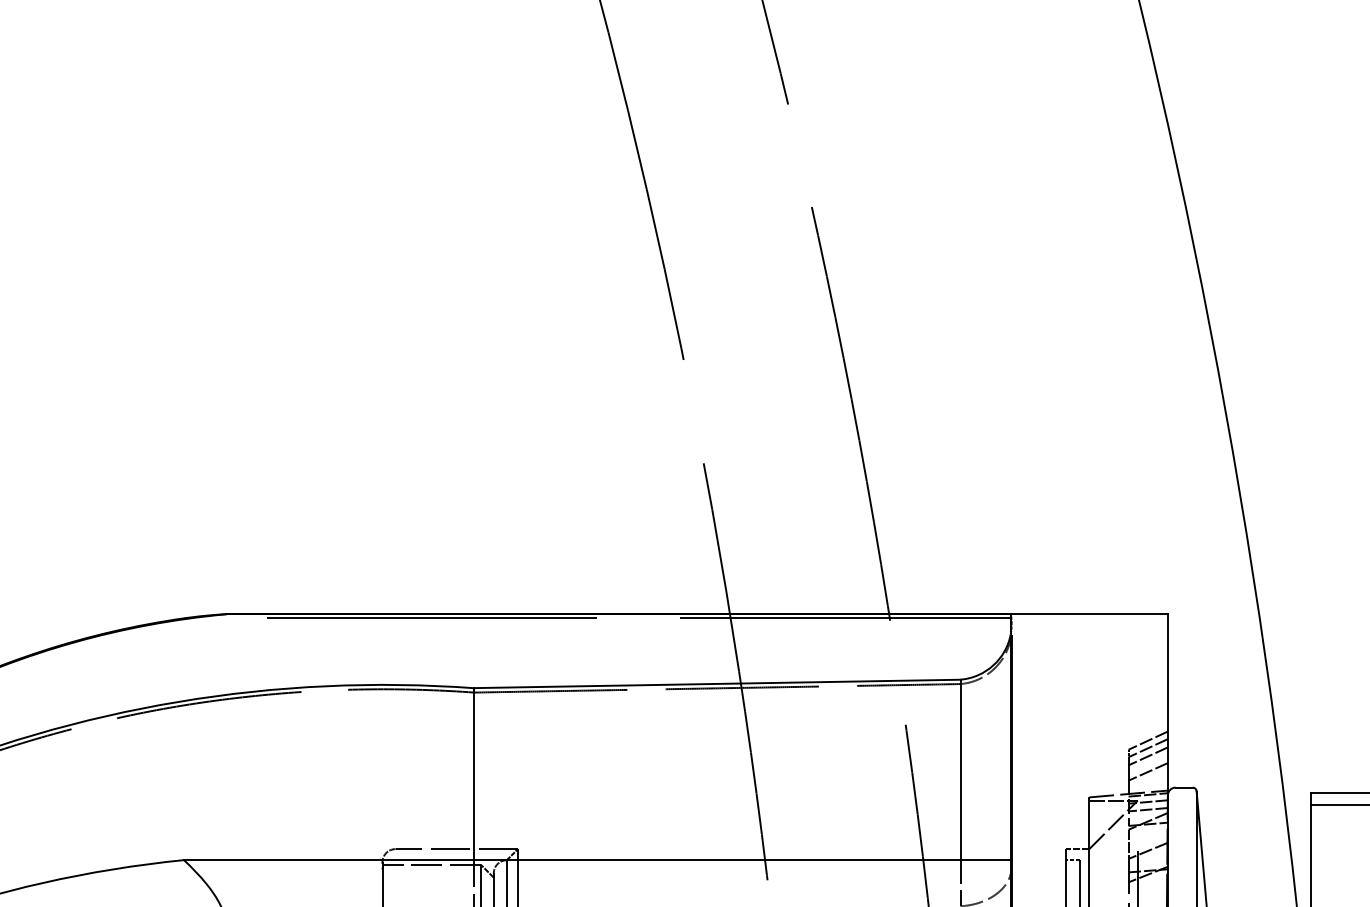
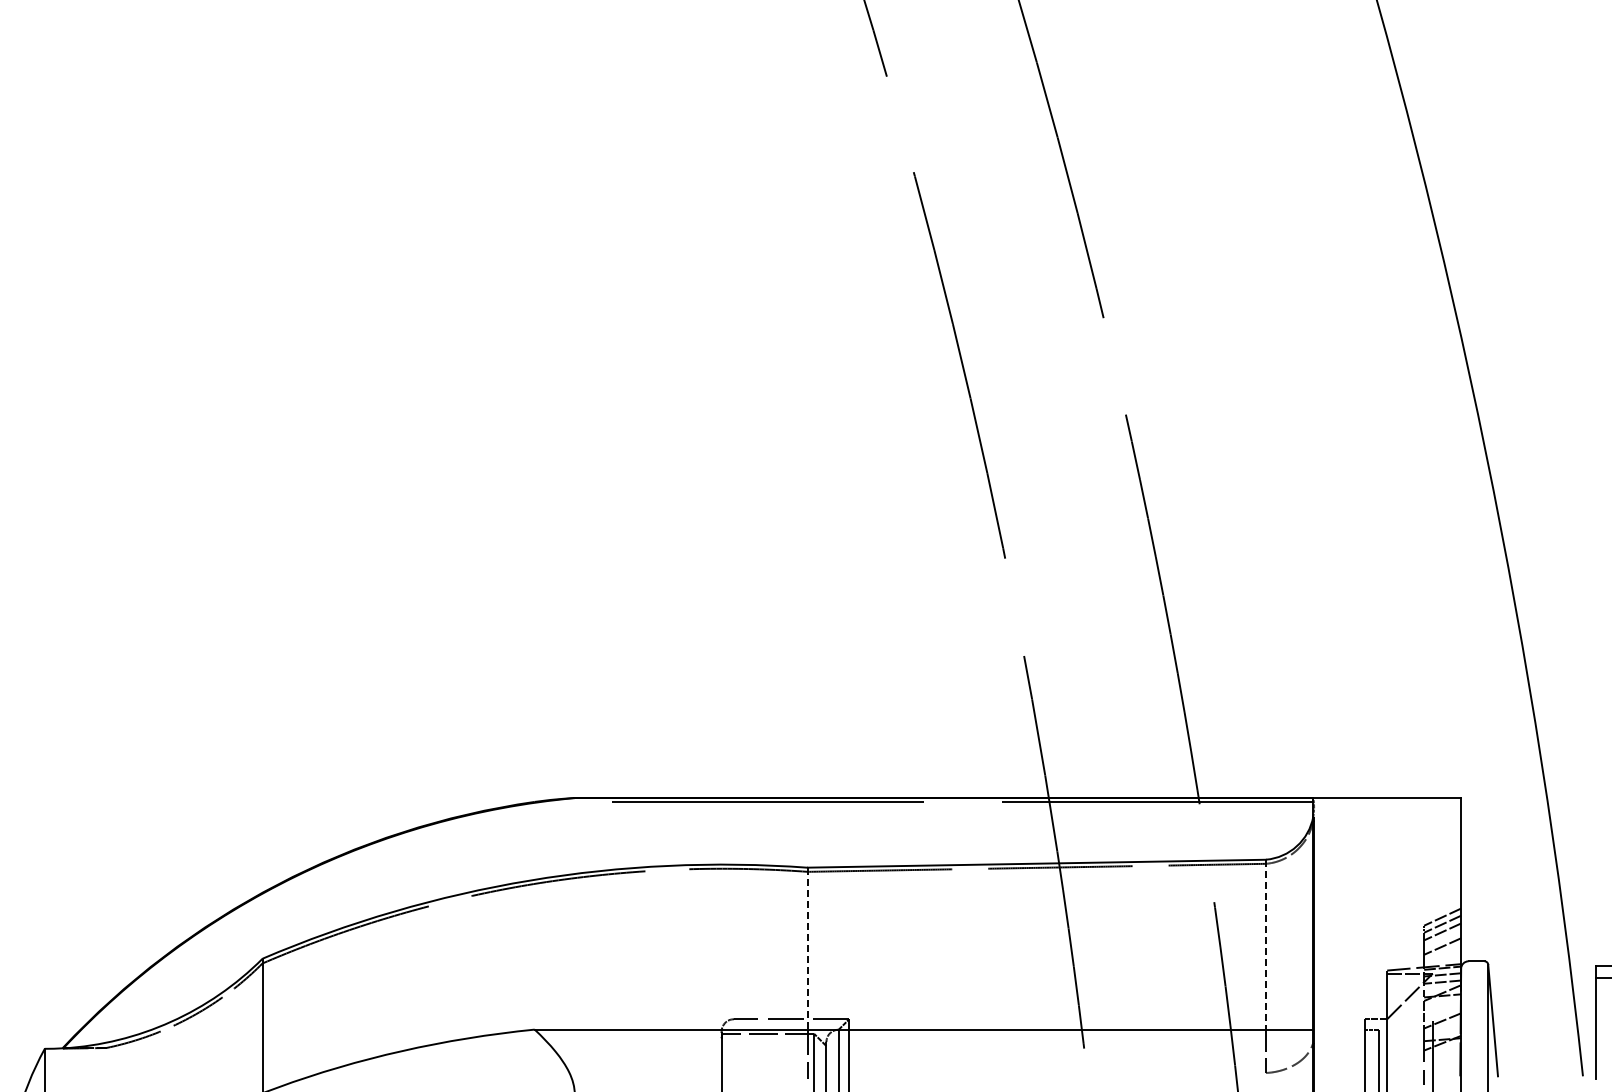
line: (960, 769) -> (1265, 944), solid -> dashed
line: (473, 773) -> (807, 948), solid -> dashed

